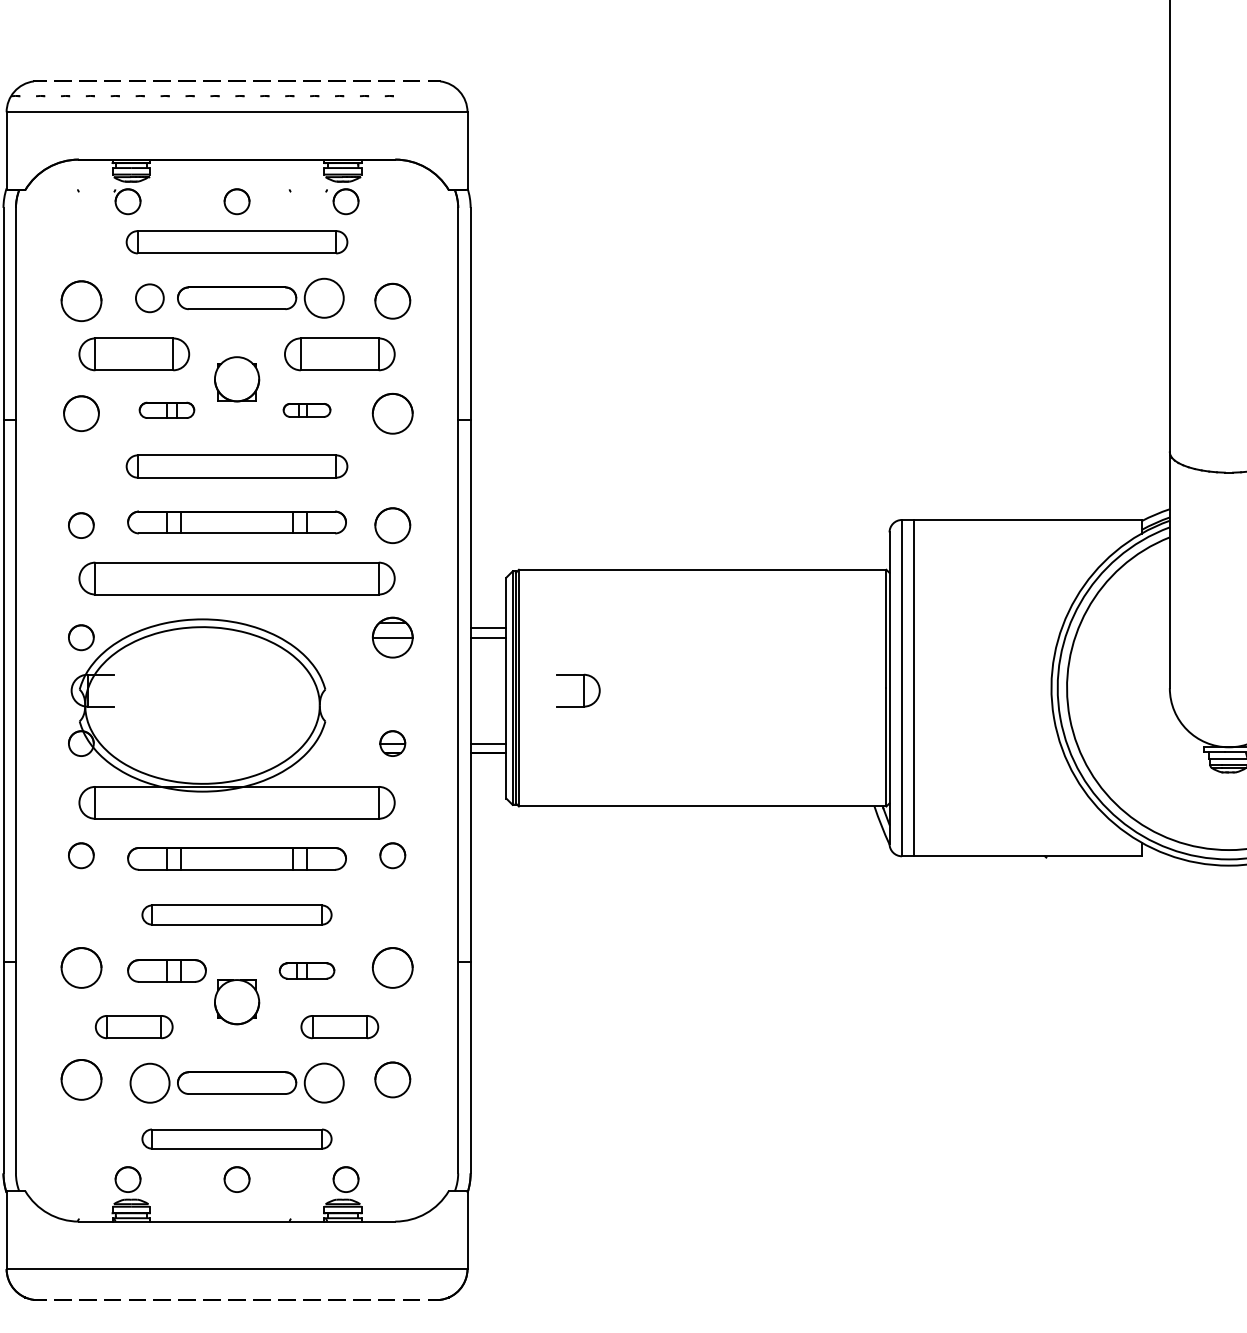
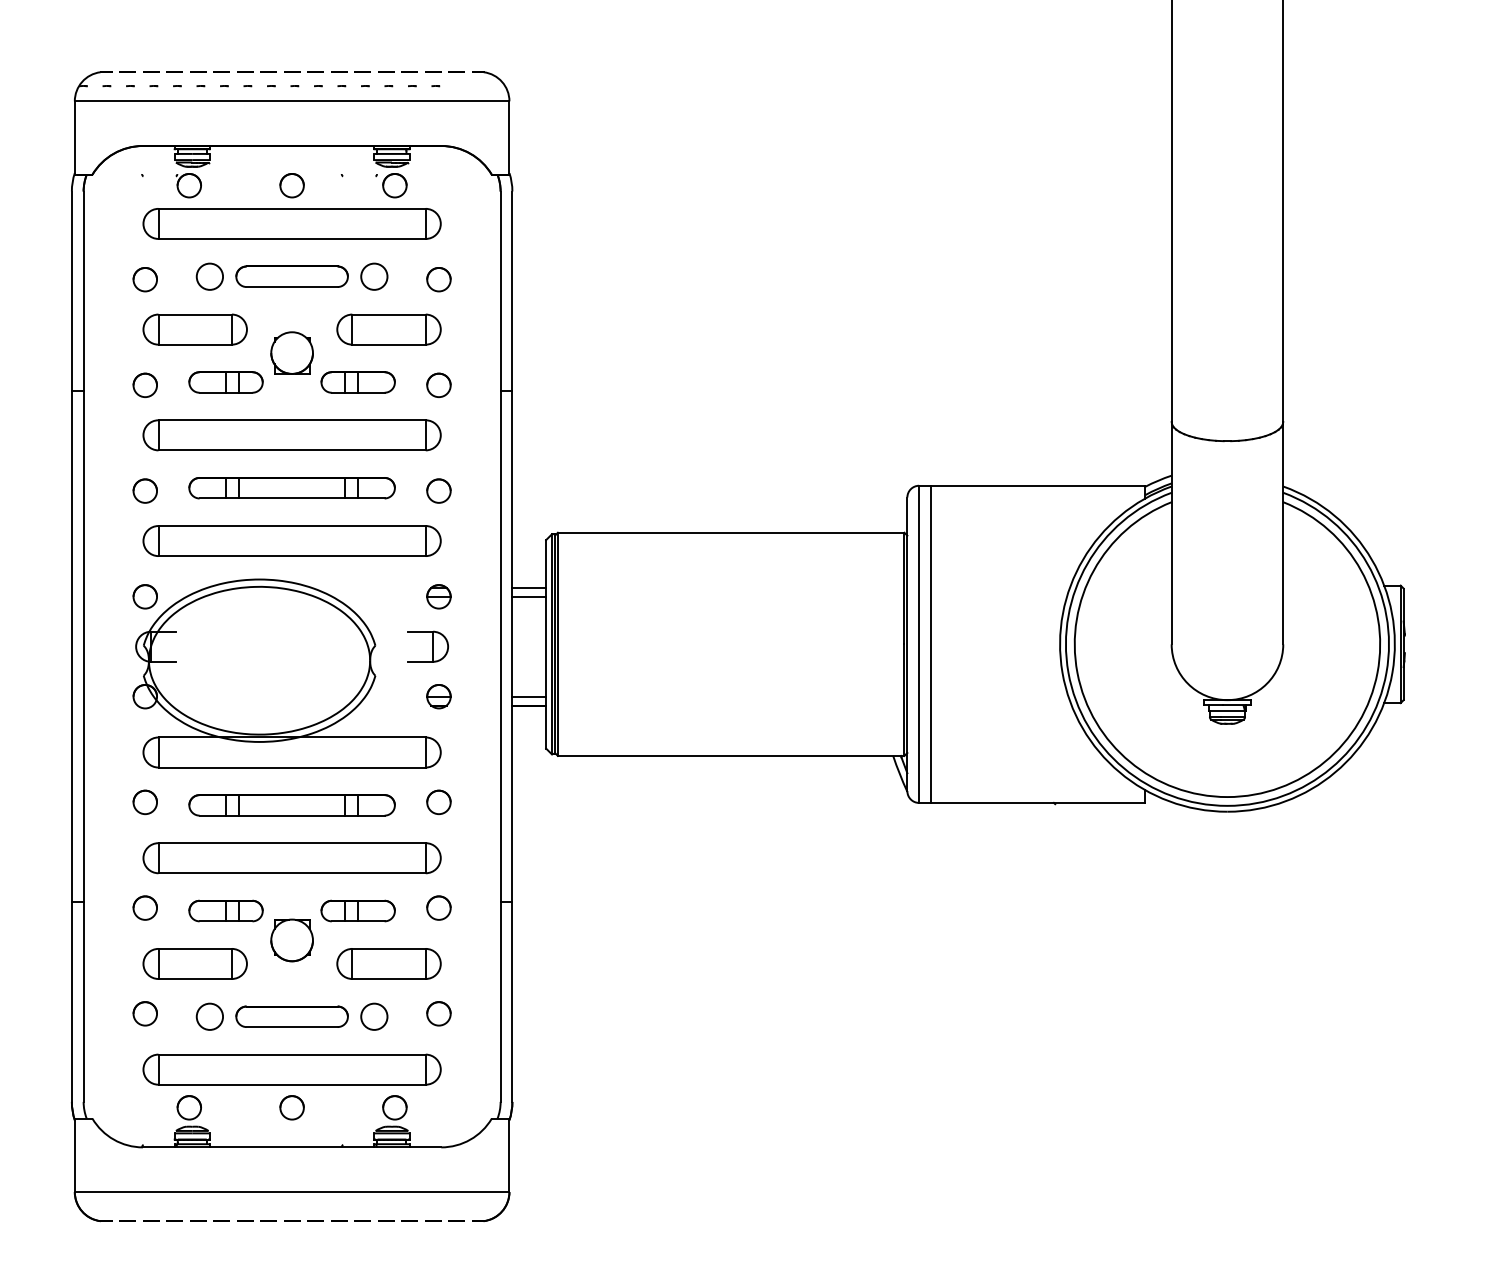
part: (236, 241) -> (291, 223), size x1.43
circle: (324, 298) -> (374, 276), size x0.71
circle: (80, 301) -> (144, 279), size x0.62
circle: (392, 301) -> (438, 279), size x0.71
part: (166, 410) -> (225, 382), size x1.43
part: (306, 410) -> (357, 382), size x1.67
circle: (80, 412) -> (144, 384), size x0.71
circle: (392, 412) -> (438, 384), size x0.62
part: (236, 466) -> (291, 435), size x1.43
circle: (392, 524) -> (438, 490), size x0.71
part: (392, 637) -> (438, 596), size x0.62
part: (577, 690) -> (427, 646), moved
part: (236, 915) -> (291, 858), size x1.67
circle: (80, 967) -> (144, 907), size x0.62
circle: (392, 967) -> (438, 907), size x0.62
part: (306, 970) -> (357, 910), size x1.43
part: (133, 1026) -> (194, 963), size x1.43
part: (339, 1026) -> (388, 963), size x1.43
circle: (80, 1079) -> (144, 1013), size x0.62
circle: (392, 1079) -> (438, 1013), size x0.71
circle: (149, 1082) -> (209, 1016), size x0.71
circle: (324, 1082) -> (374, 1016), size x0.71
part: (236, 1139) -> (291, 1069), size x1.67

